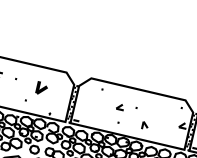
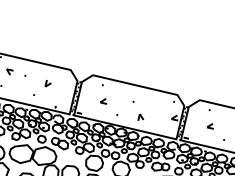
part: (40, 87) -> (47, 83), size x0.62
part: (119, 107) -> (103, 101), moved

